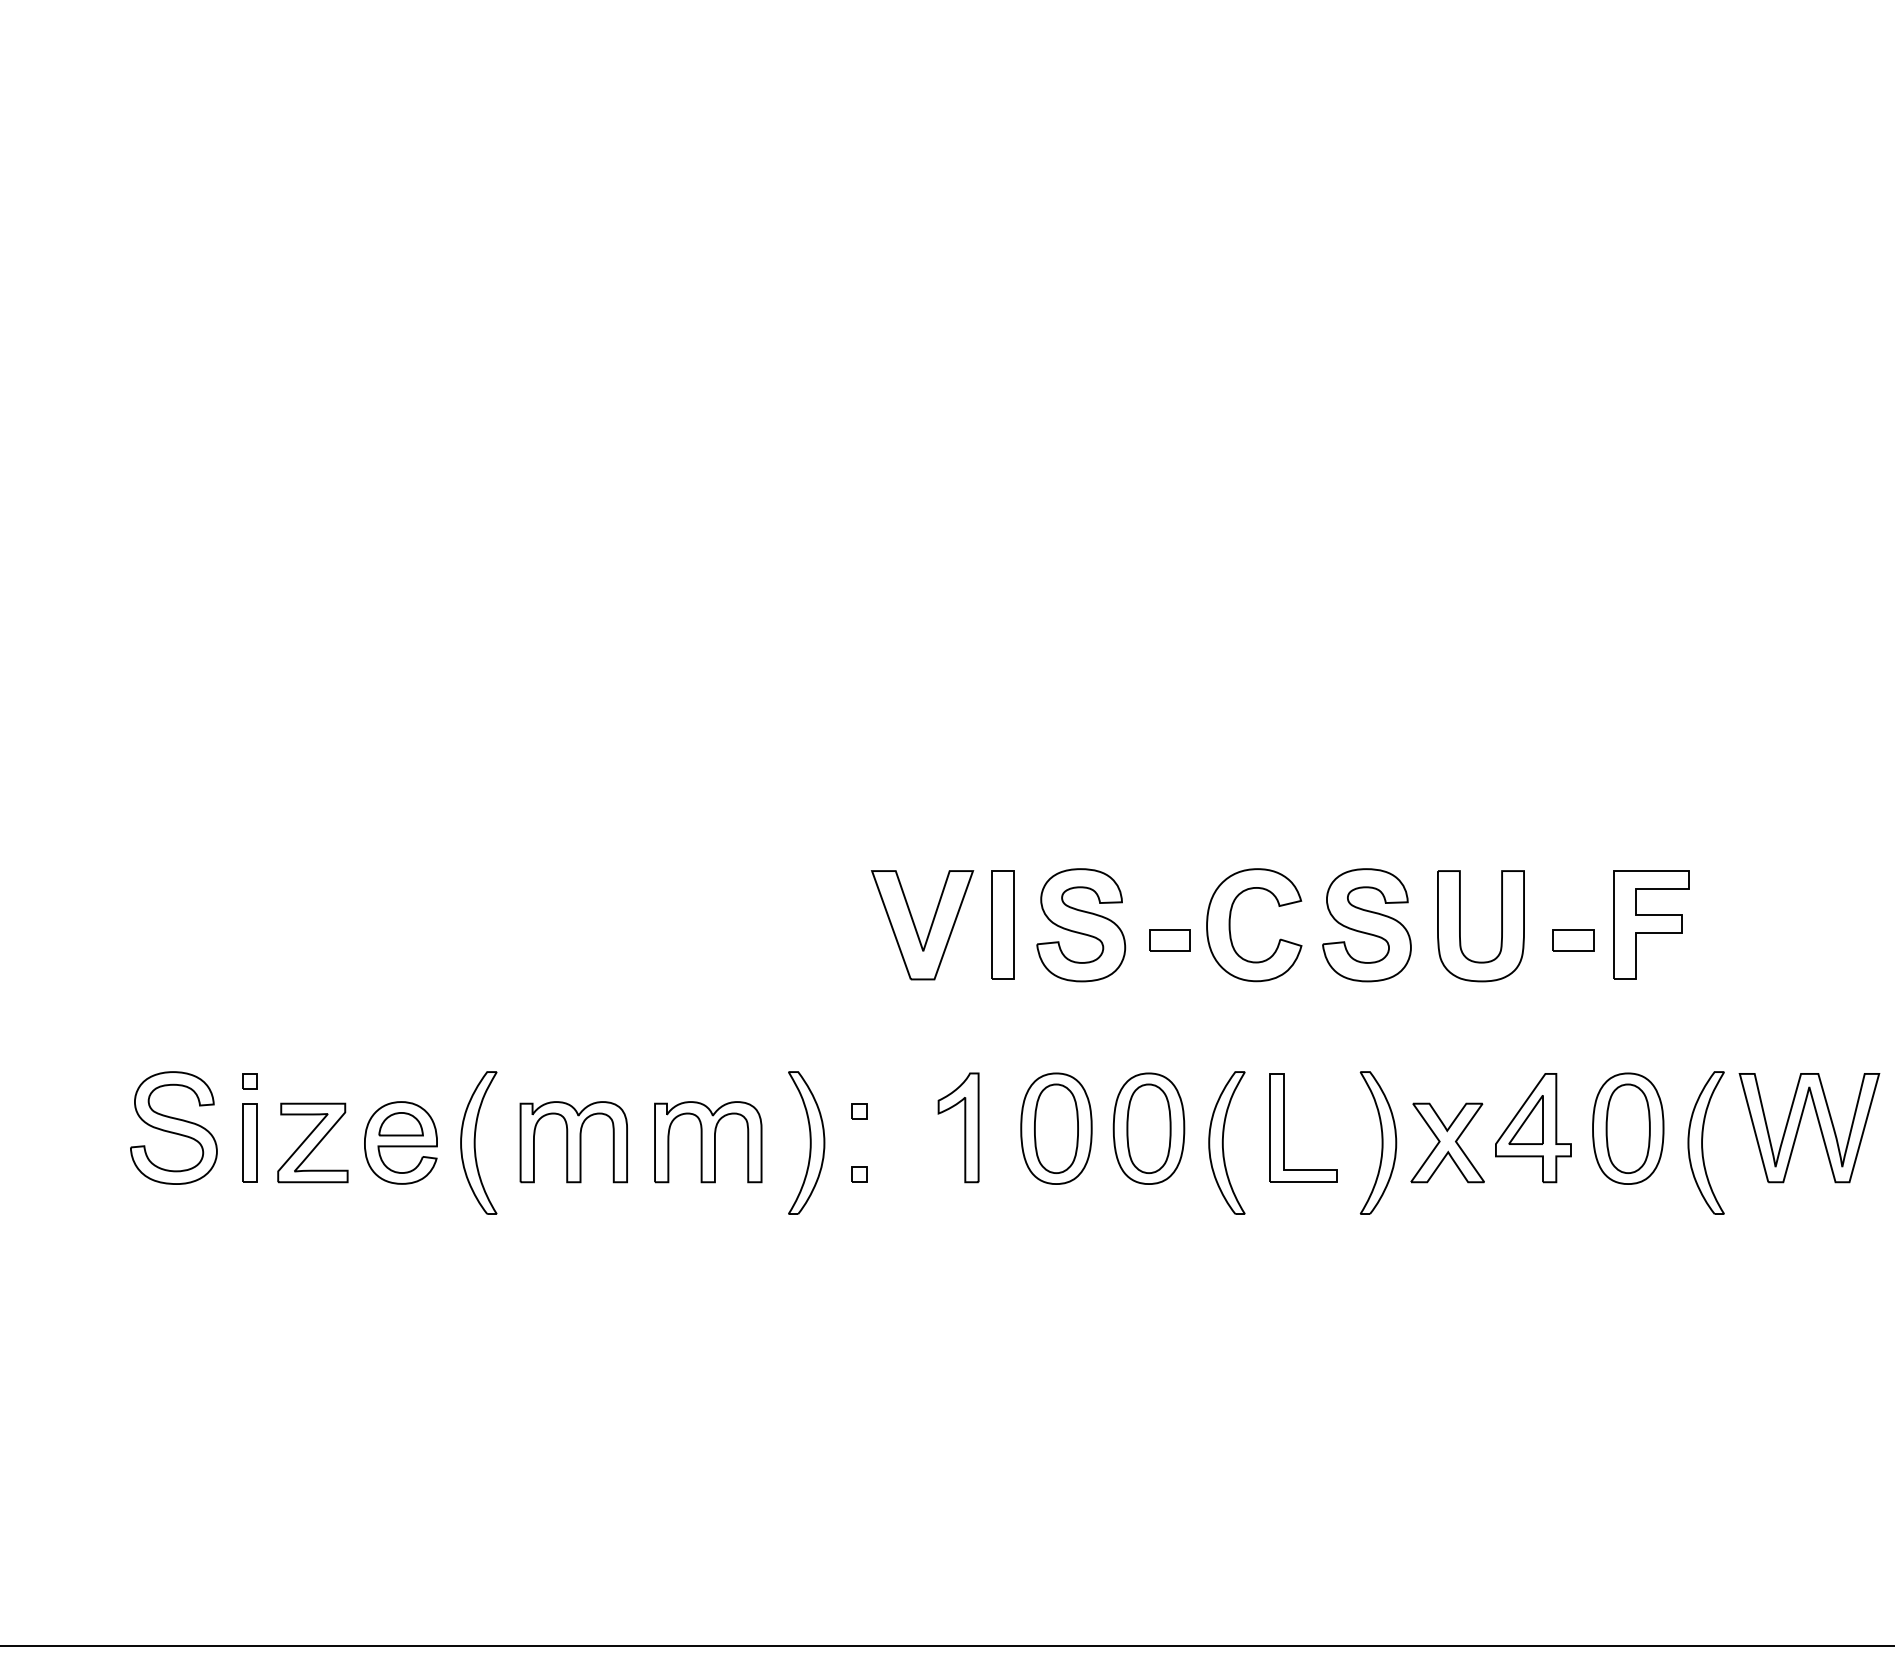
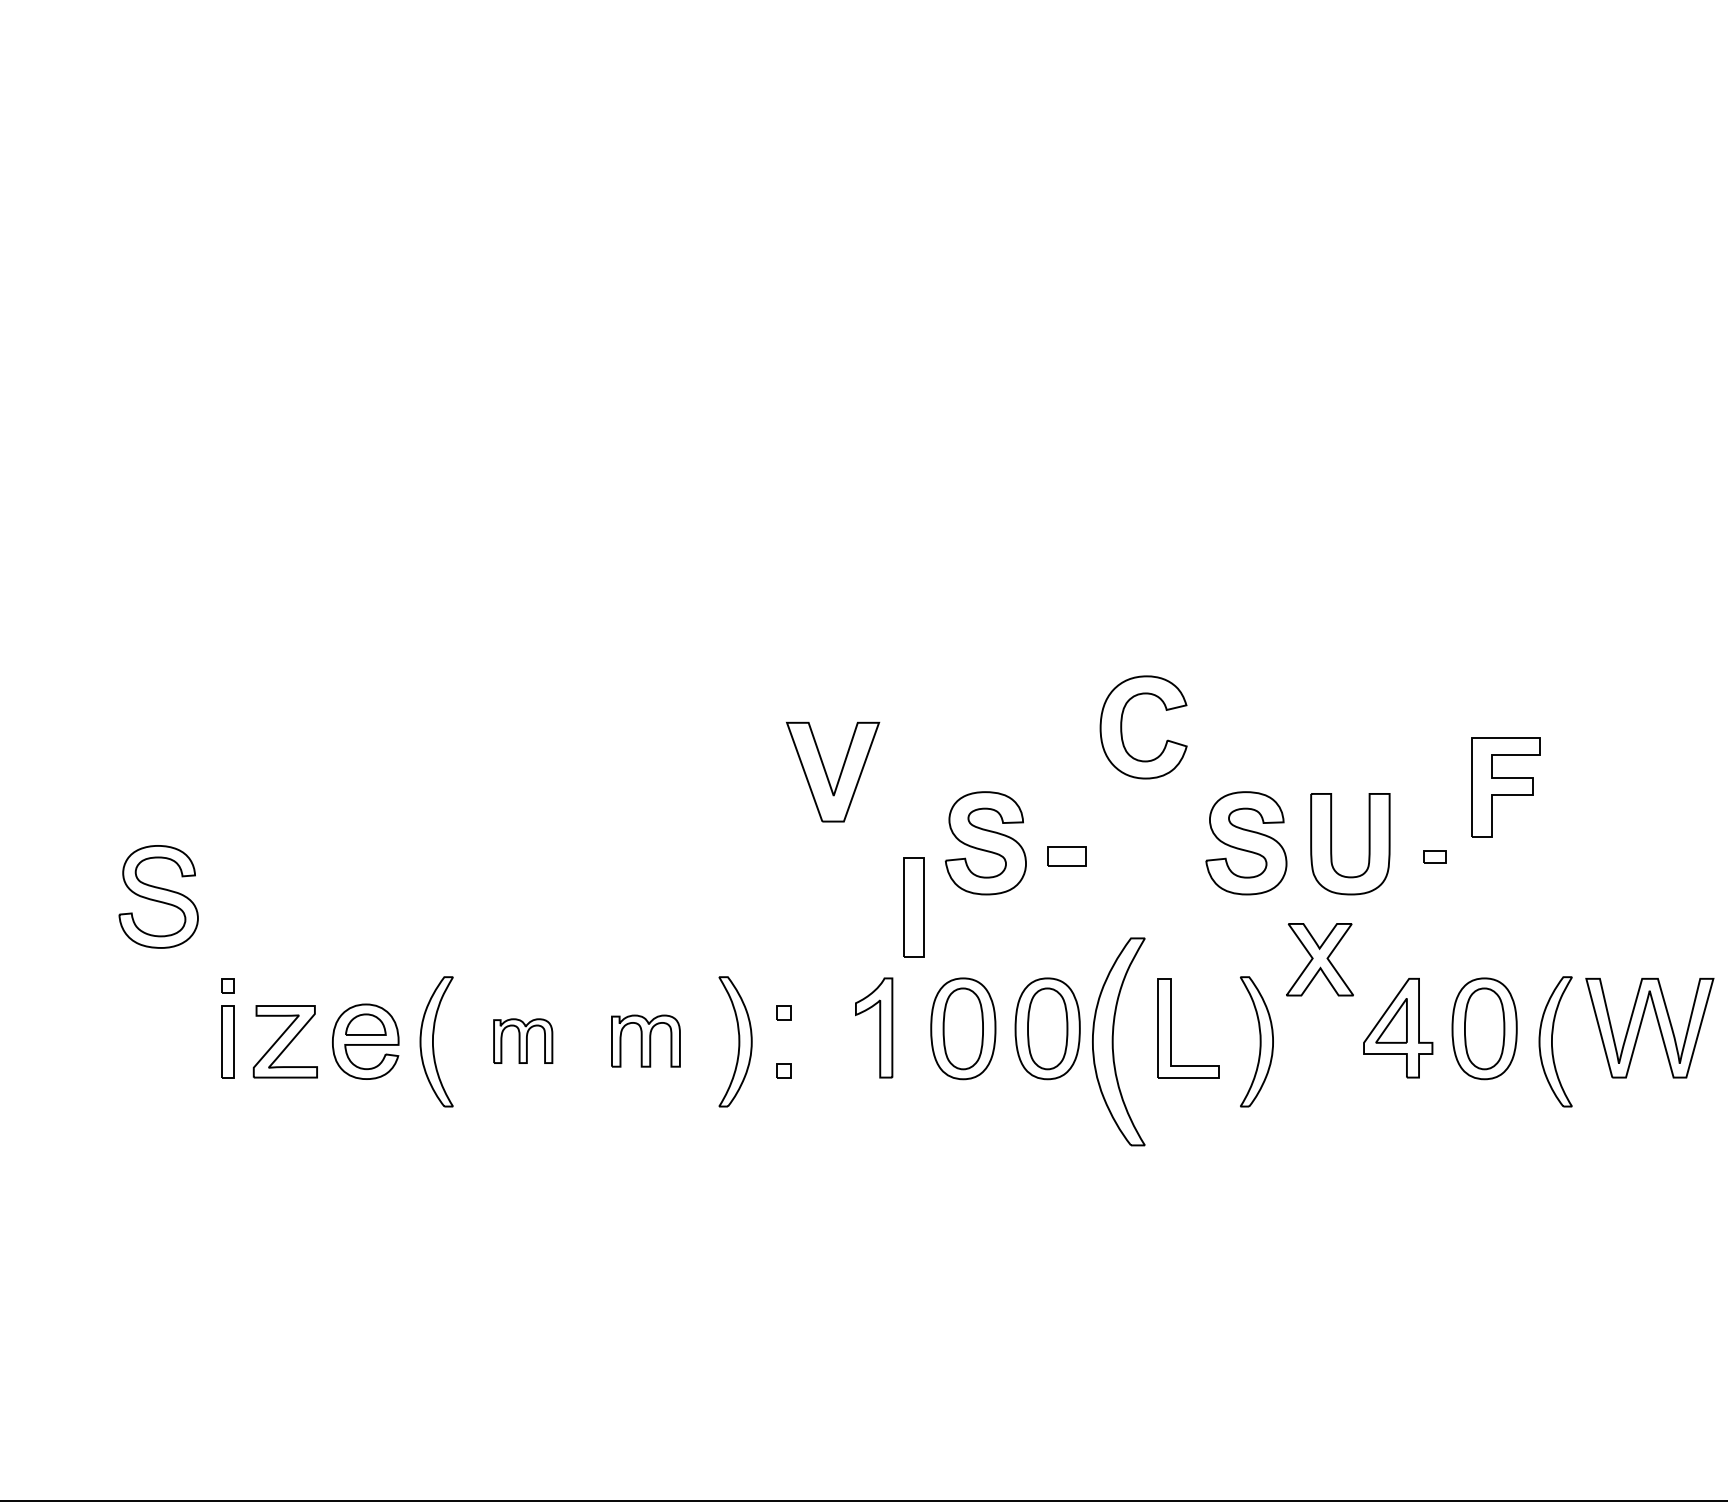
part: (1002, 924) -> (914, 906), moved
part: (1651, 924) -> (1505, 786), moved
part: (1230, 925) -> (1122, 727), moved
part: (916, 927) -> (827, 774), moved
part: (1573, 940) -> (1434, 857), size x0.6
part: (173, 1127) -> (158, 896), moved
part: (573, 1142) -> (523, 1041), size x0.6
part: (708, 1142) -> (646, 1041), size x0.7
part: (1226, 1142) -> (1118, 1041), size x1.6
part: (1447, 1142) -> (1319, 959), moved

